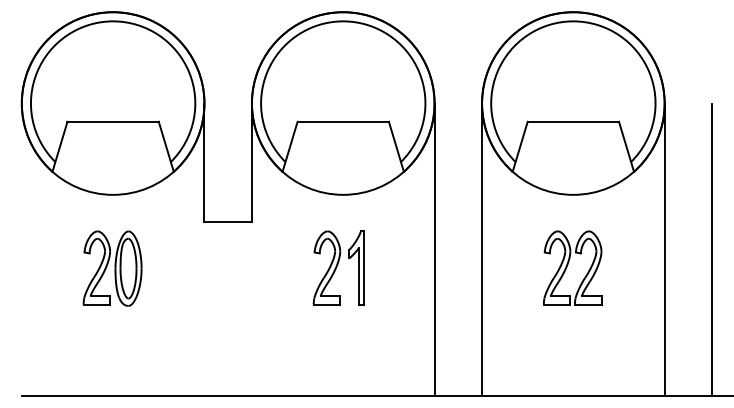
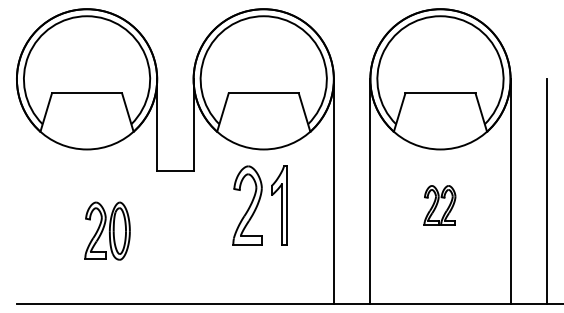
part: (112, 267) -> (107, 230), moved
part: (339, 267) -> (260, 205), size x1.4
part: (572, 267) -> (439, 205), size x0.7

